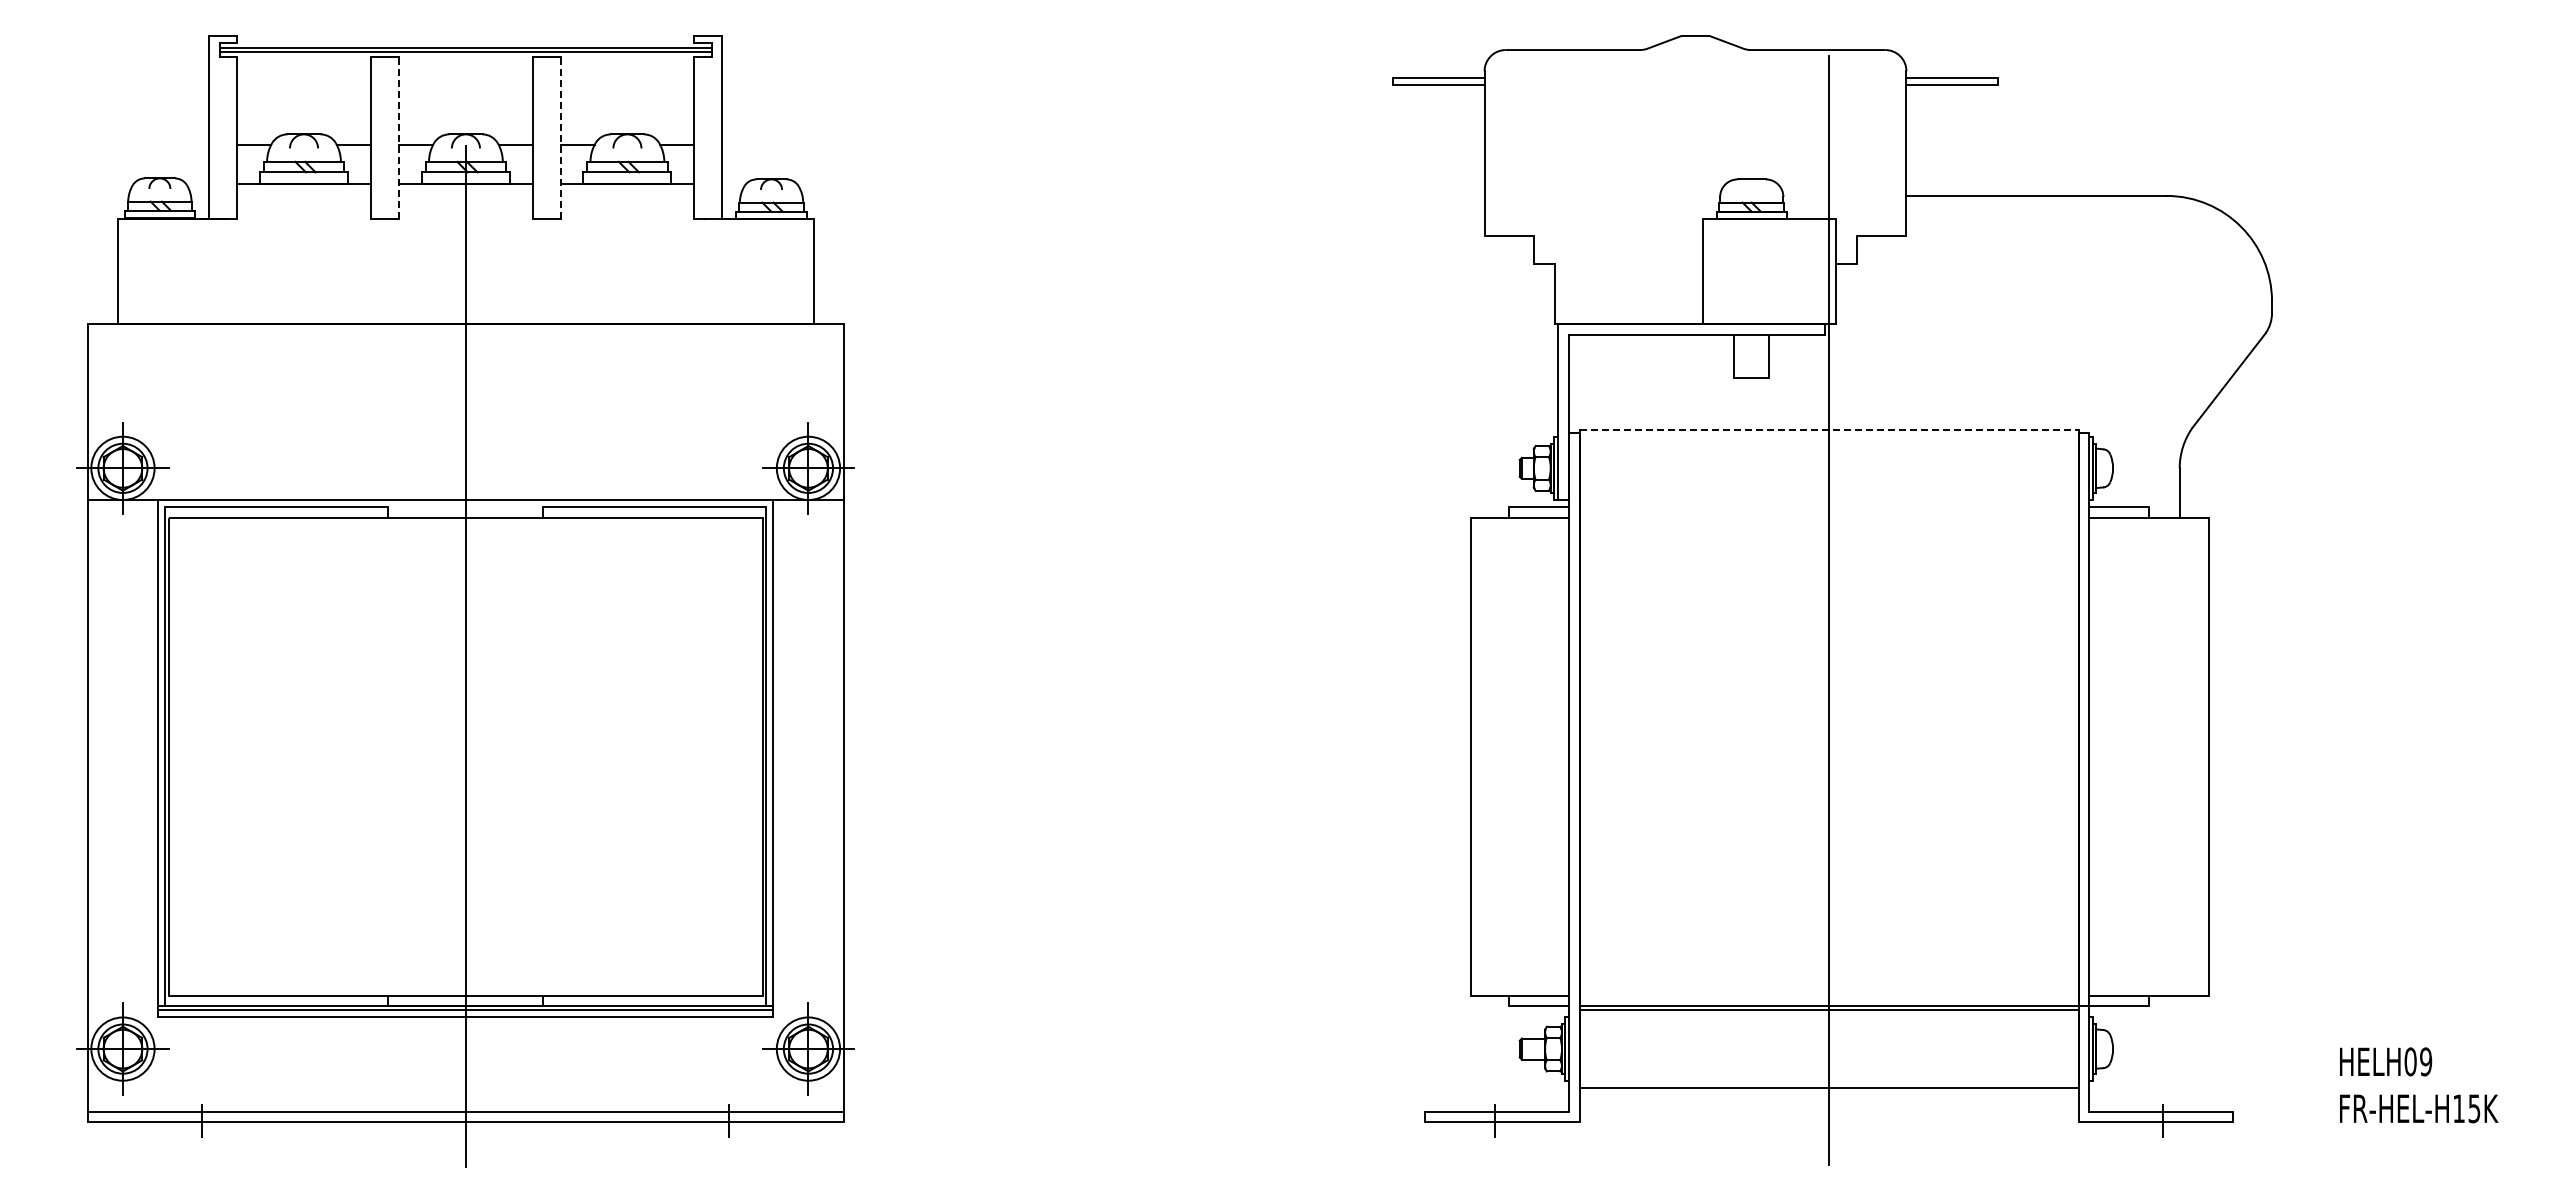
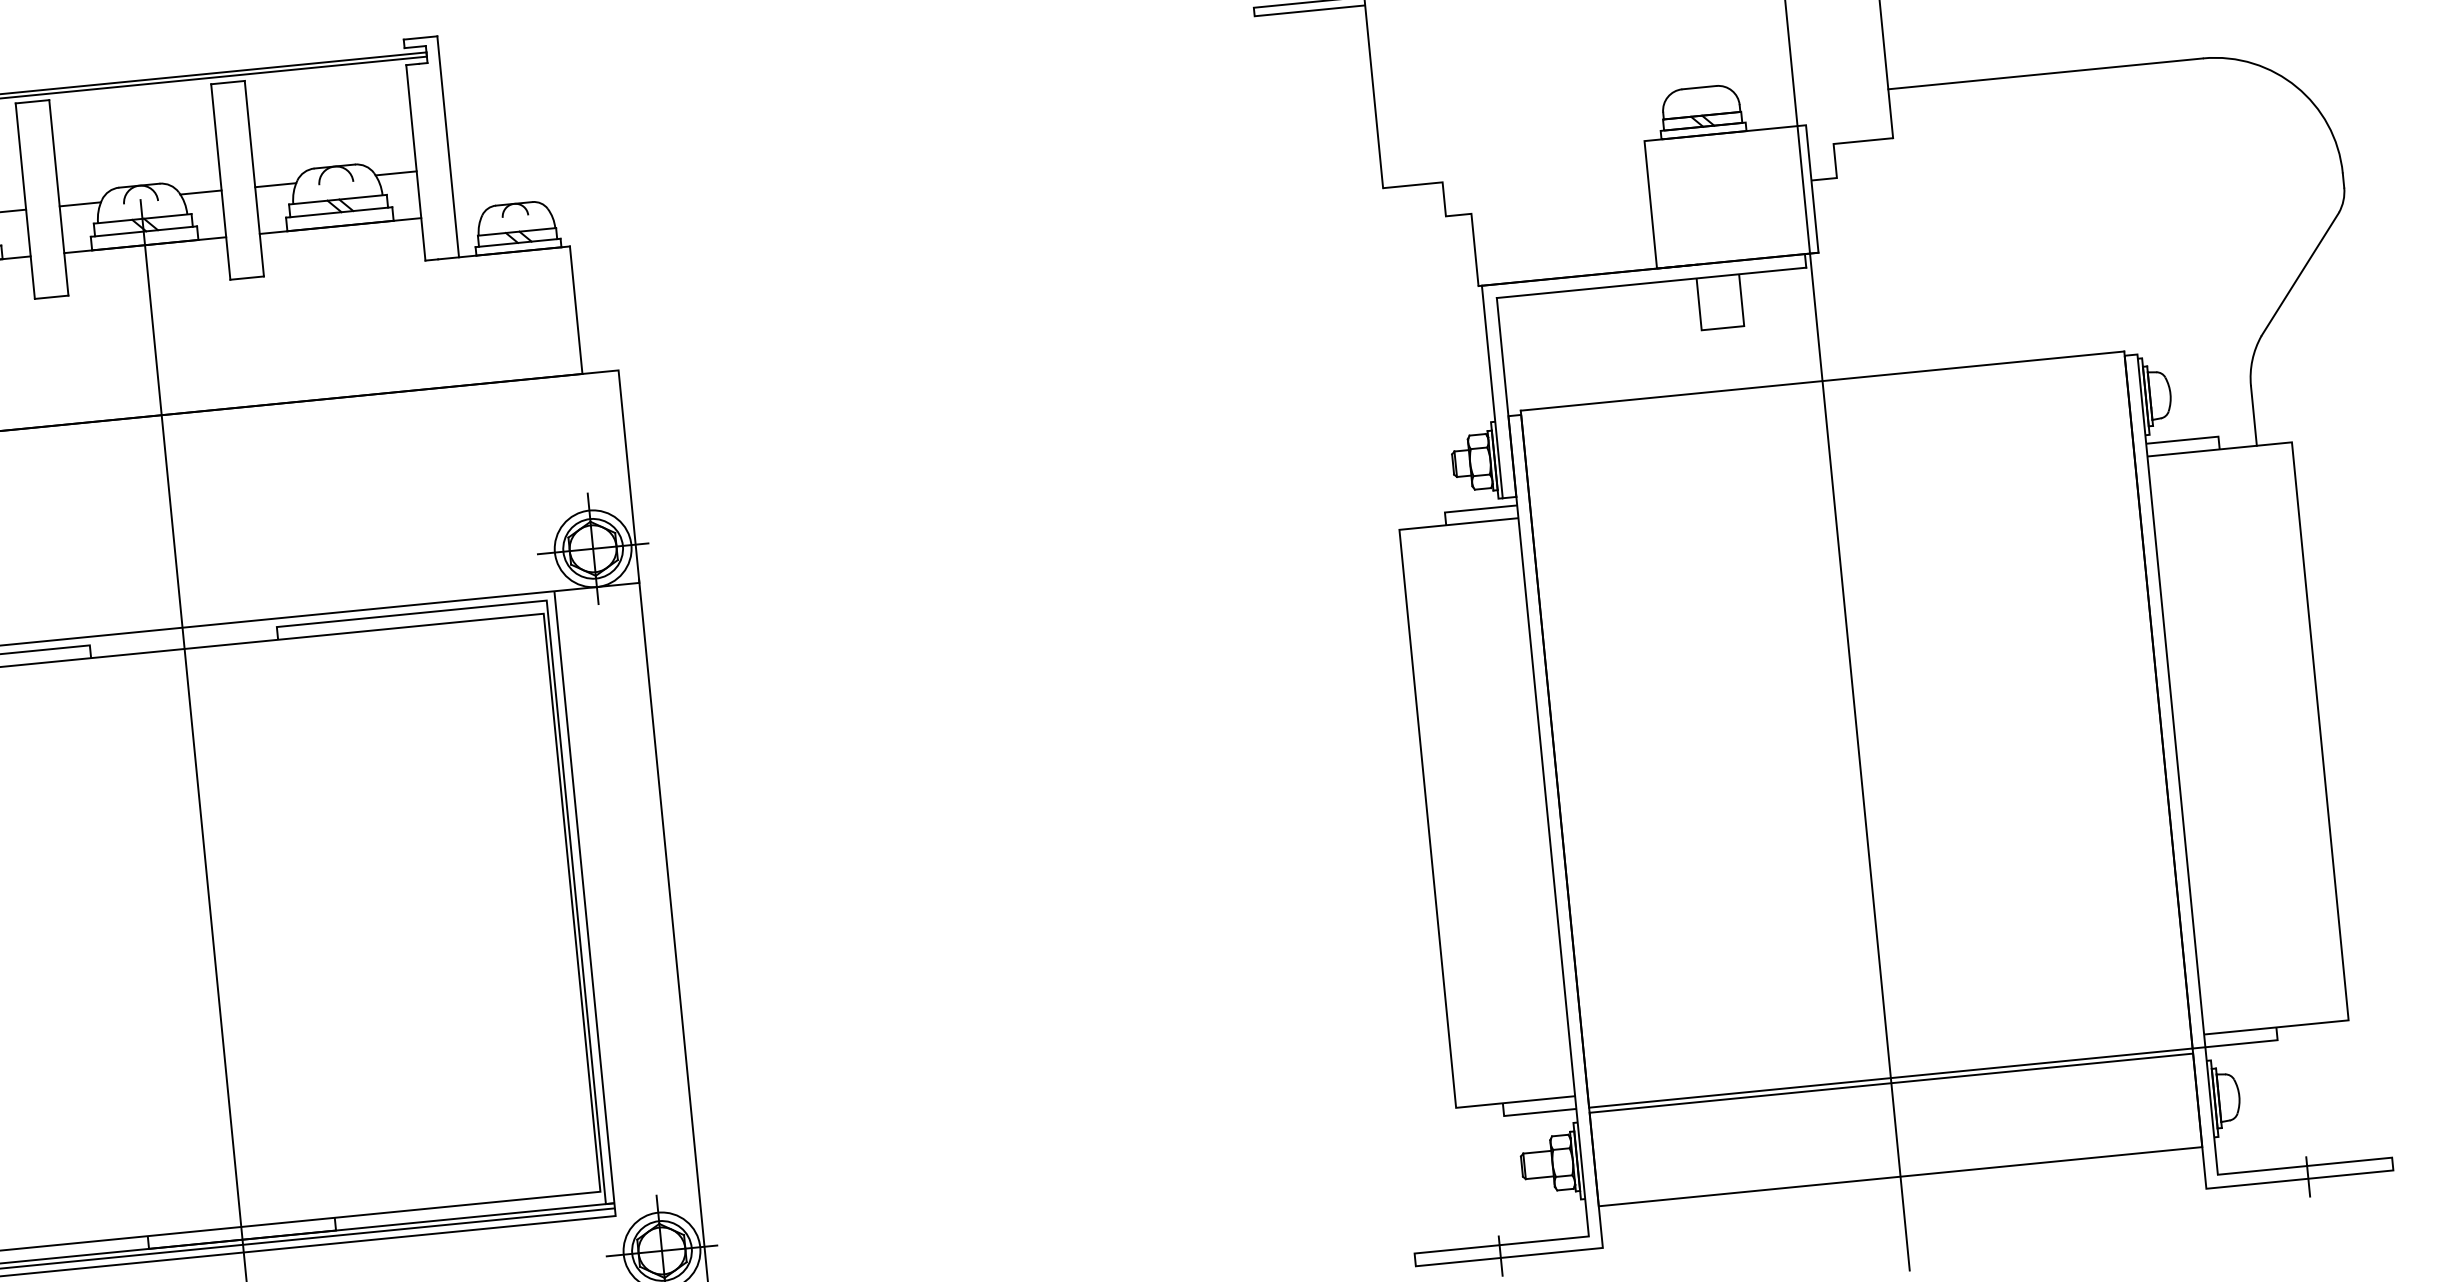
line: (398, 137) -> (58, 197), dashed -> solid
line: (560, 137) -> (254, 178), dashed -> solid
line: (1829, 429) -> (1822, 380), dashed -> solid

